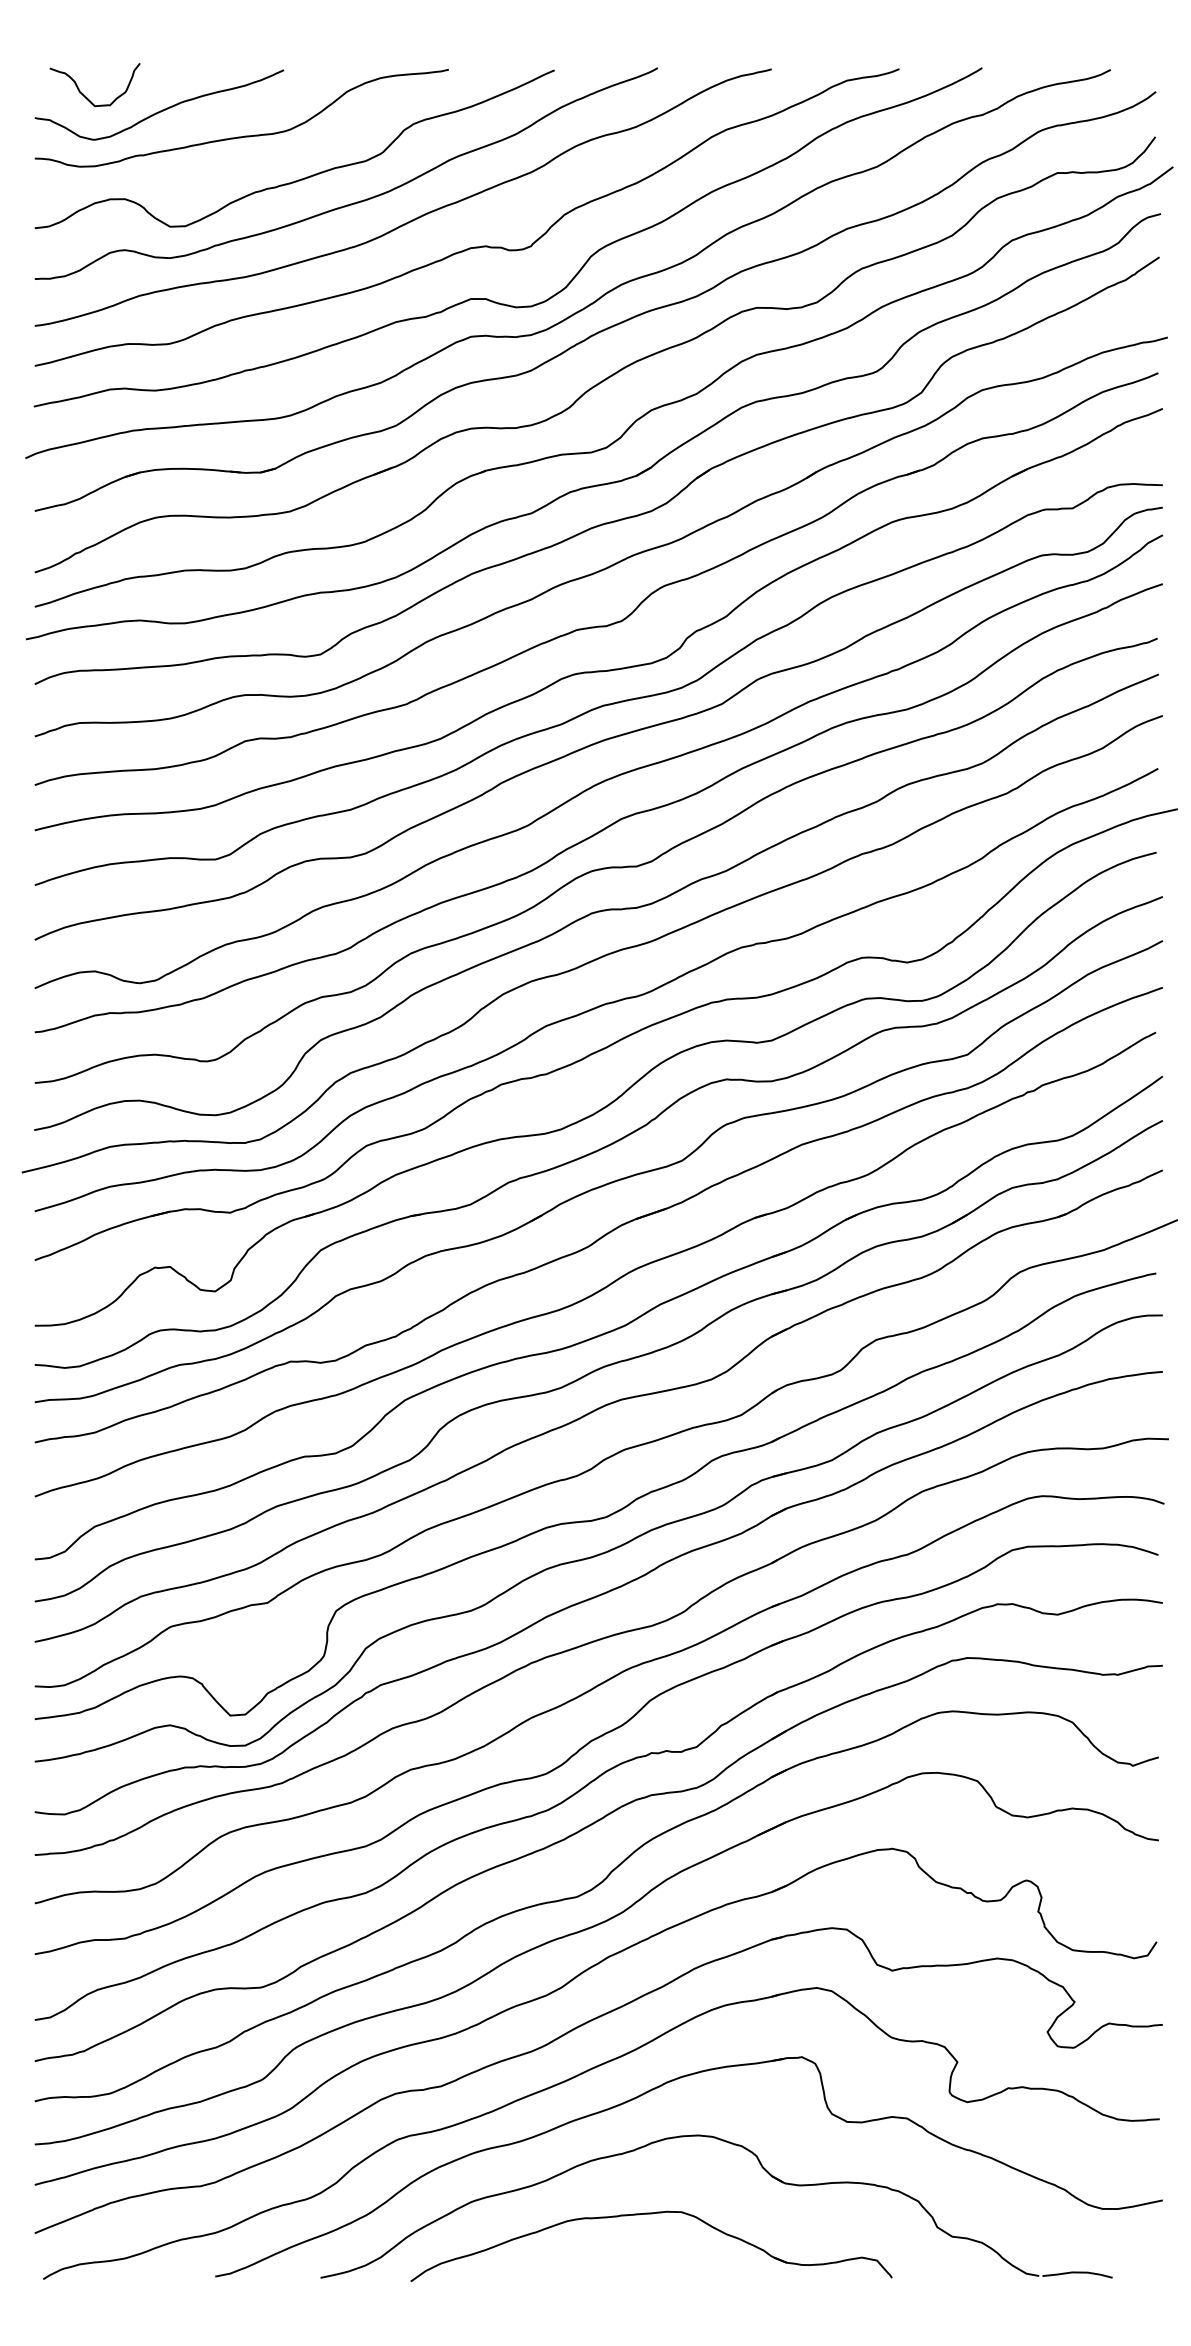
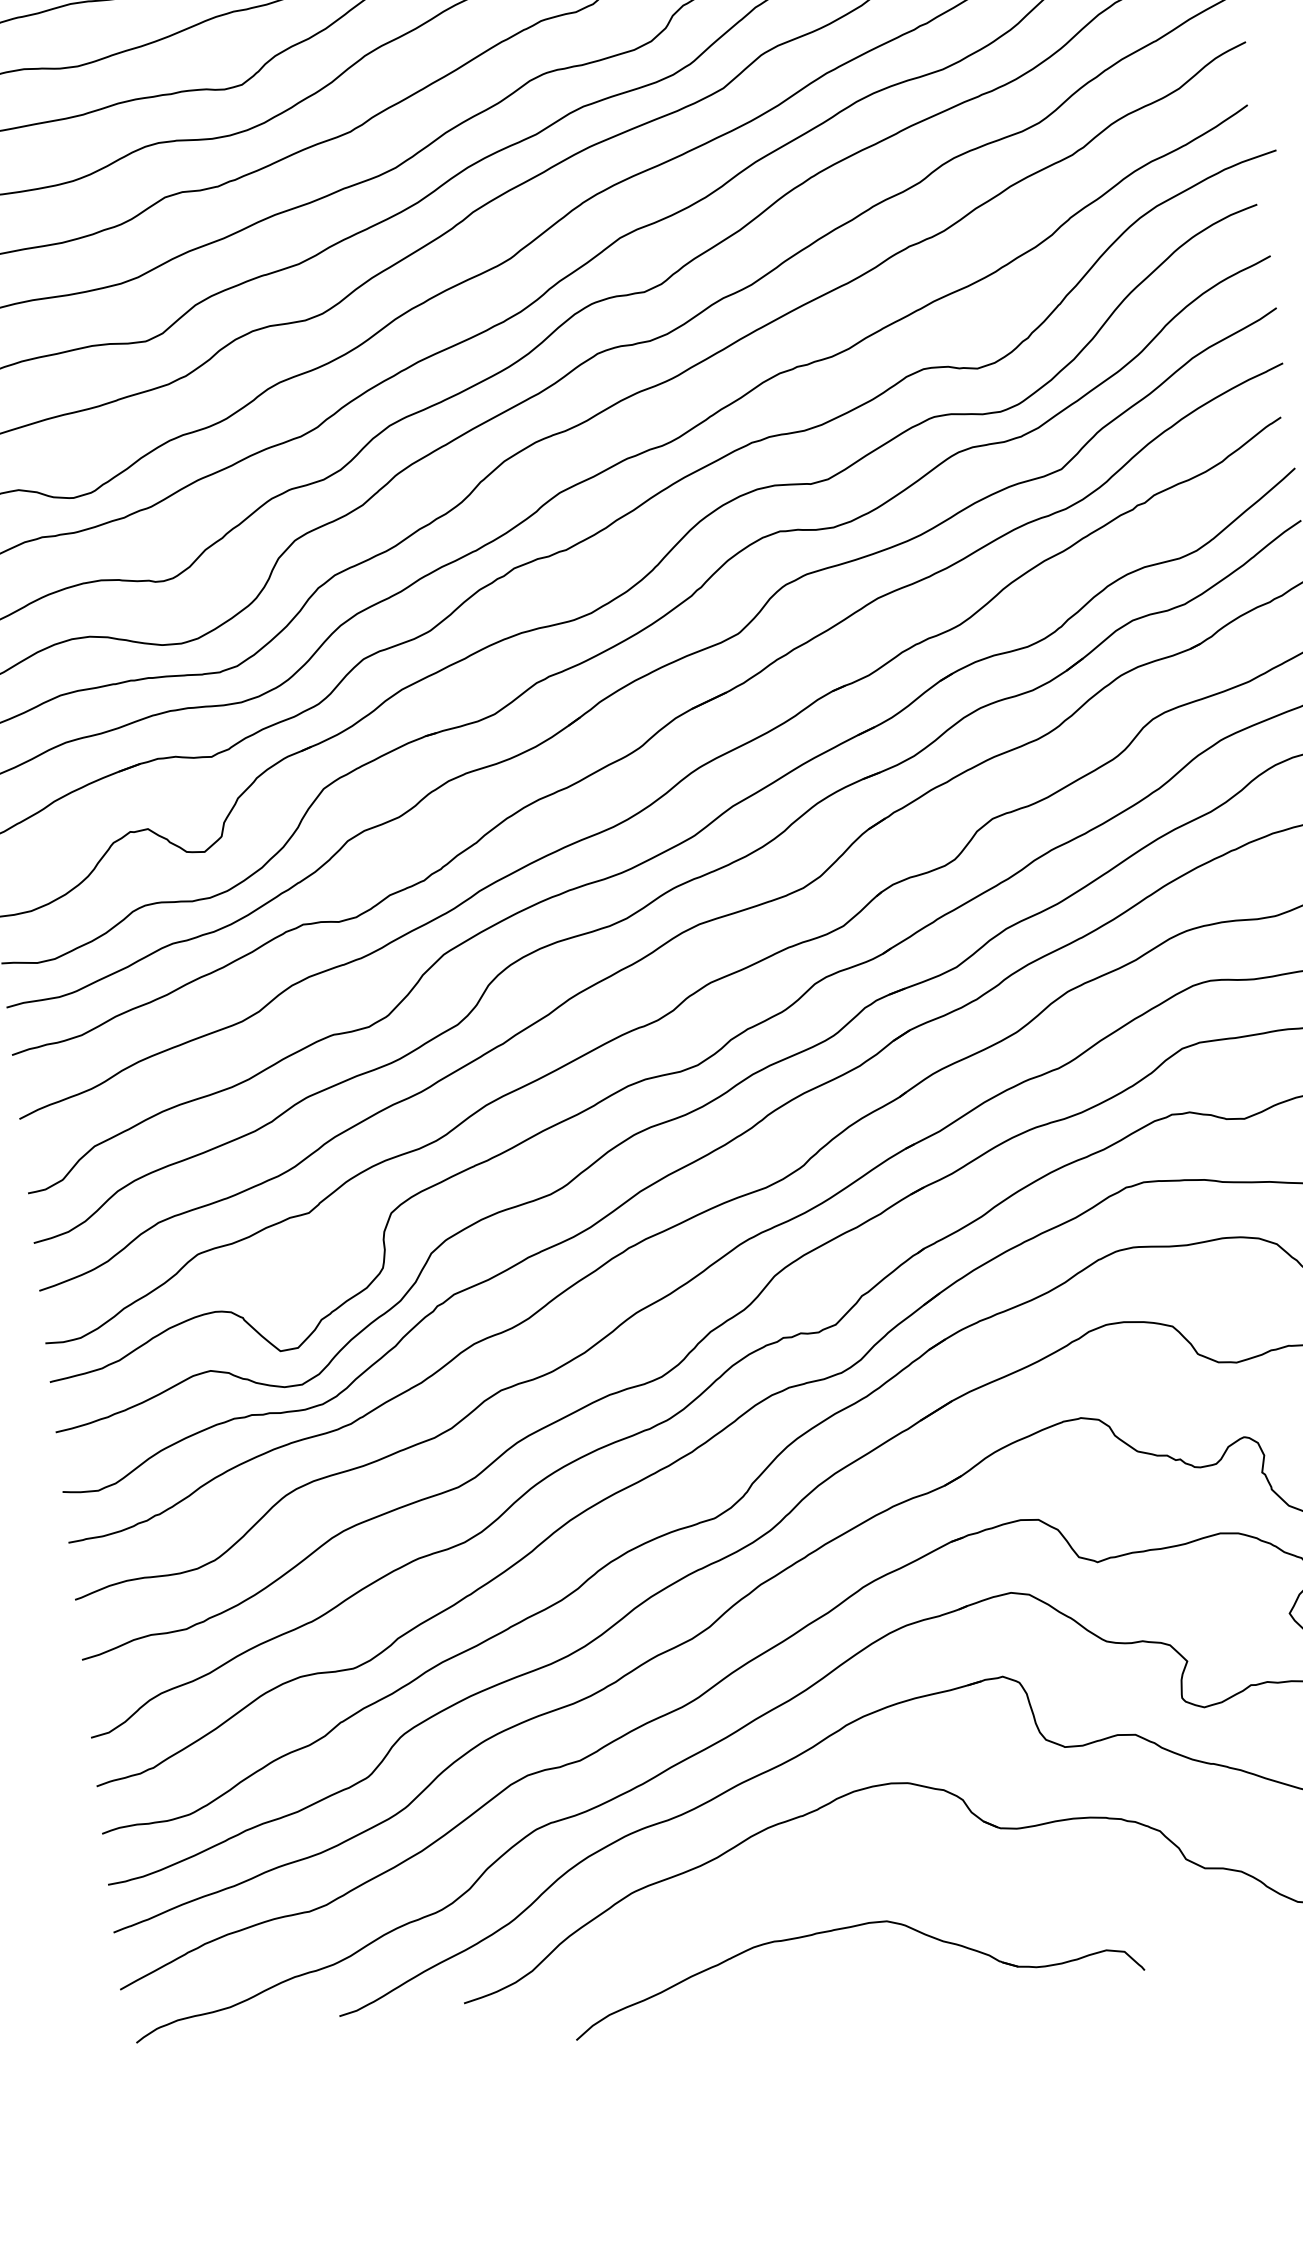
part: (651, 2214) -> (851, 1928), moved

